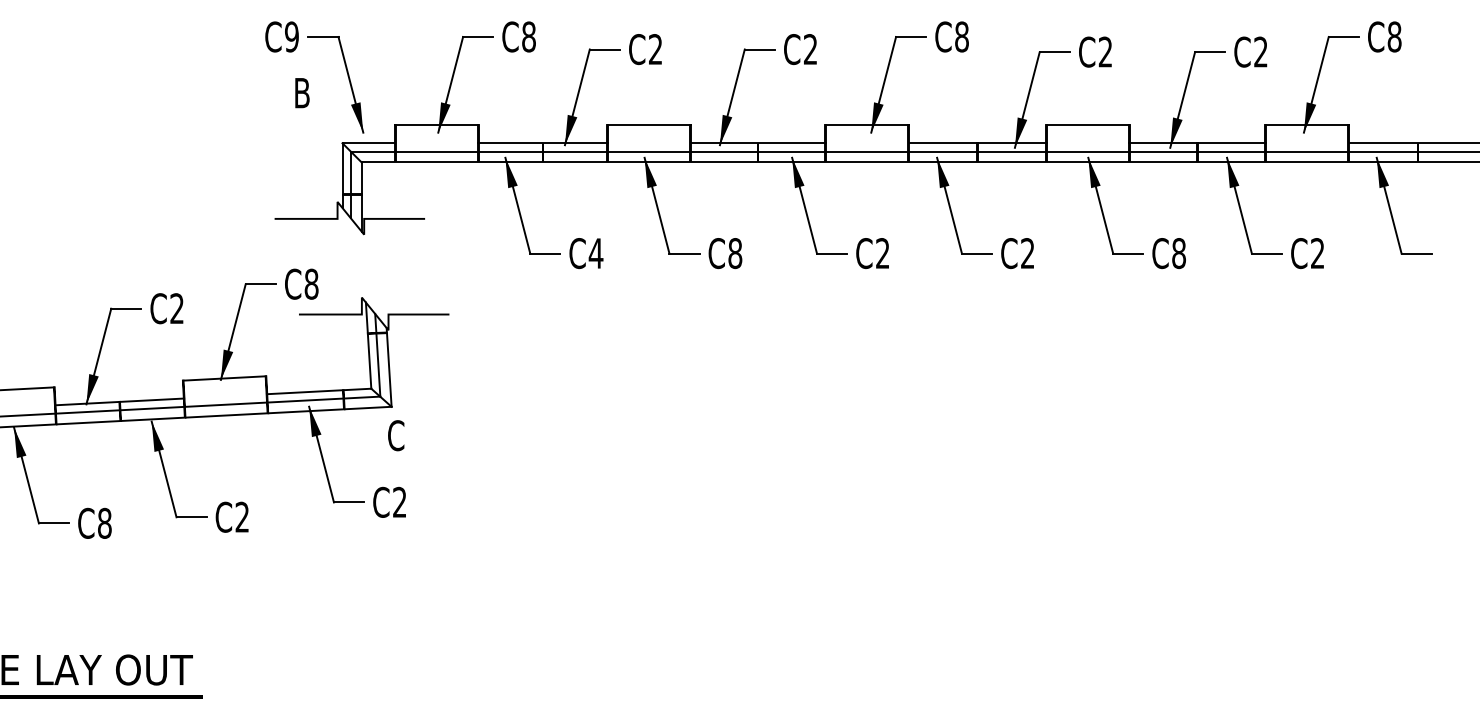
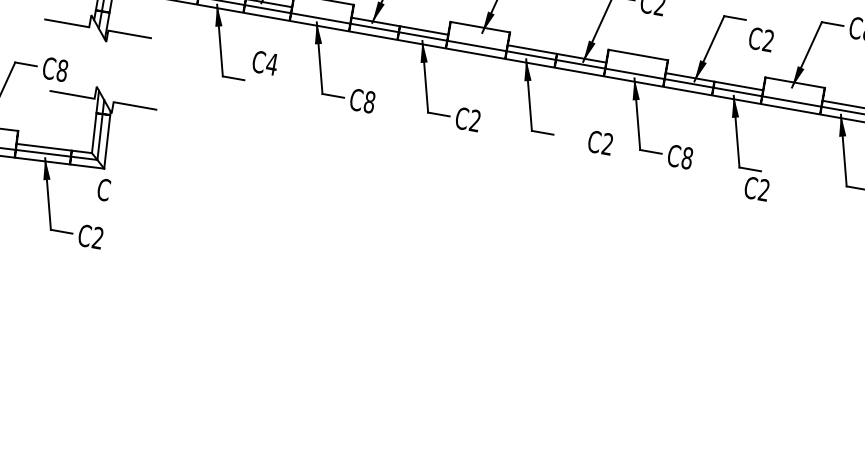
text: (1250, 51) -> (761, 39), moved
text: (586, 253) -> (265, 63), moved
text: (1017, 253) -> (600, 142), moved
text: (1307, 253) -> (756, 189), moved

